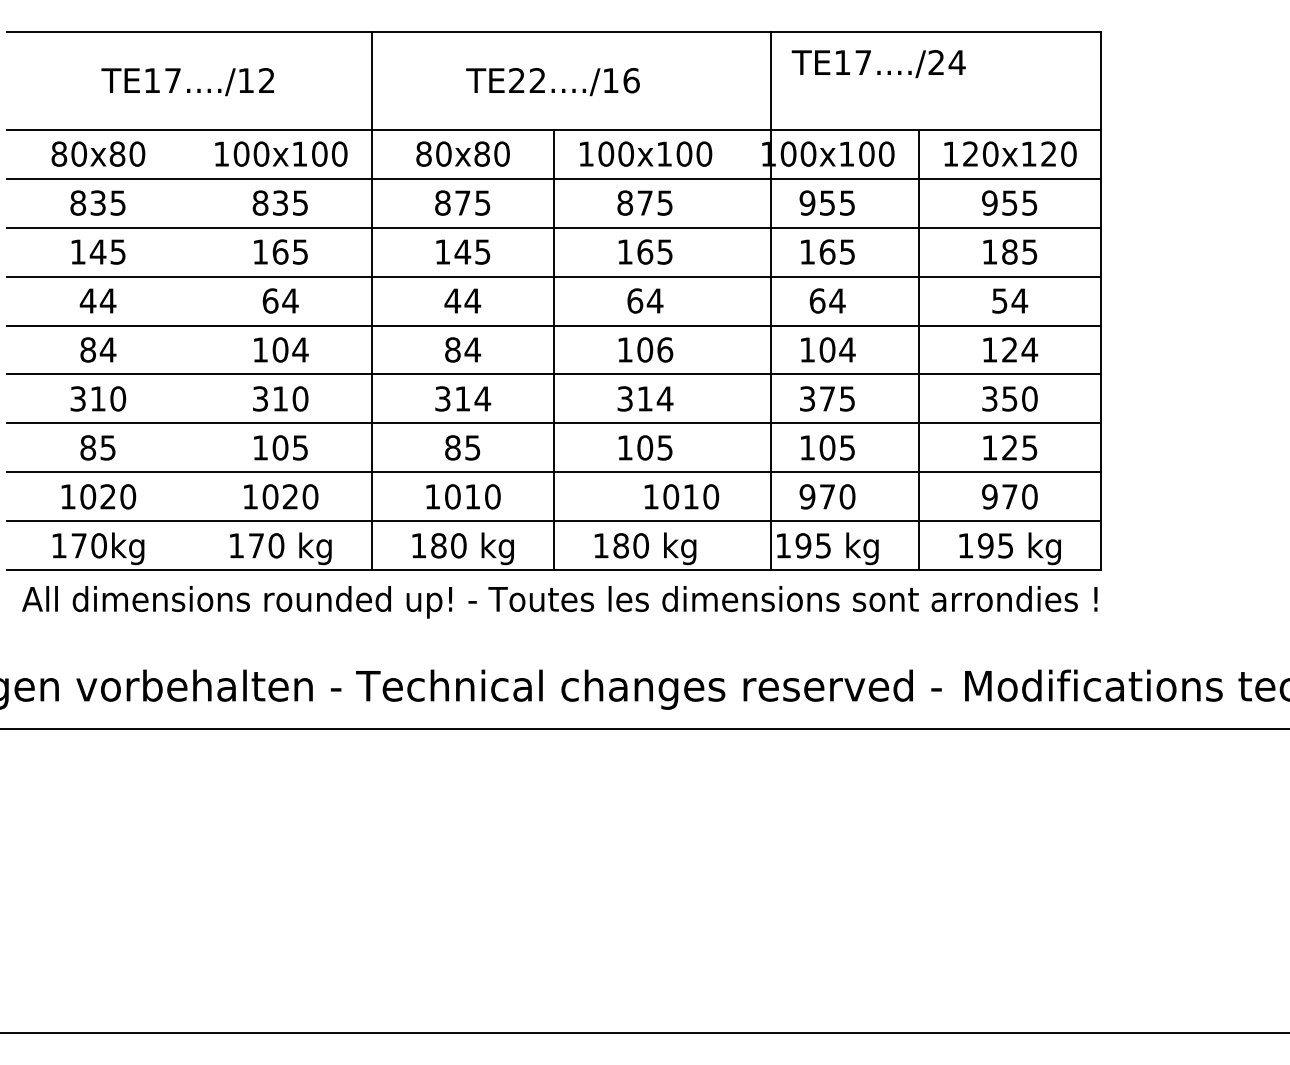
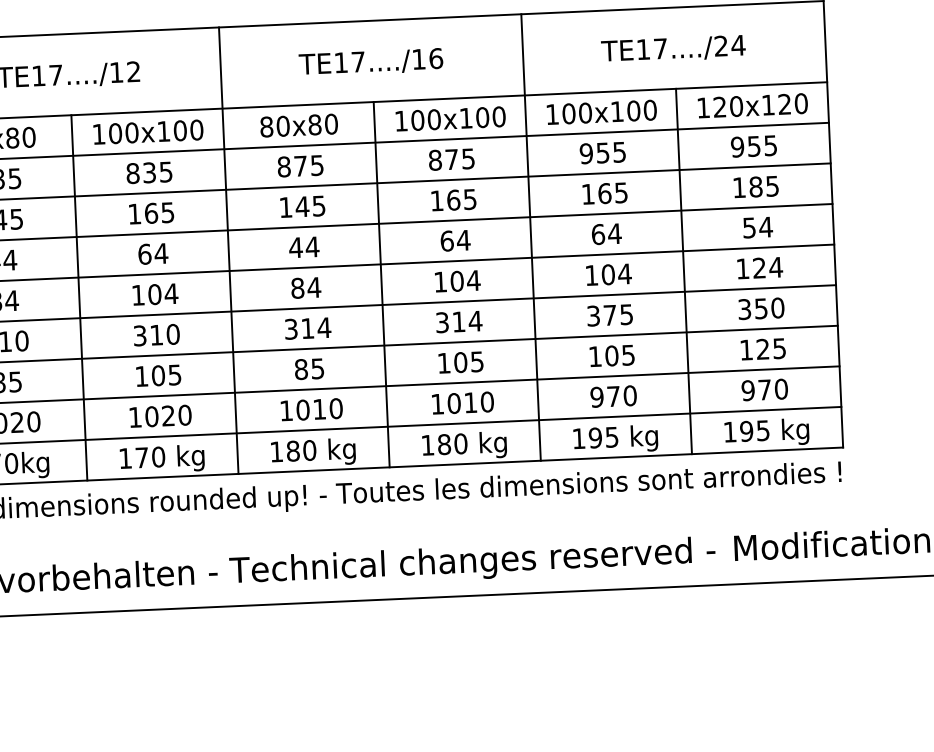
text: (878, 64) -> (673, 49), moved
text: (527, 80) -> (349, 62), TE22..../16 -> TE17..../16
line: (771, 300) -> (531, 237), moved
line: (189, 349) -> (79, 297), added
text: (664, 349) -> (473, 280), 106 -> 104
text: (681, 496) -> (462, 402), moved

